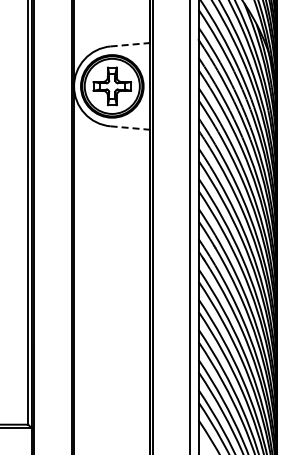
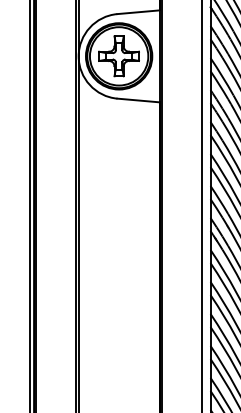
line: (130, 44) -> (138, 12), dashed -> solid
line: (130, 128) -> (138, 100), dashed -> solid

